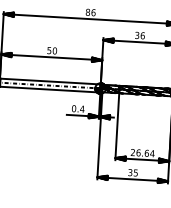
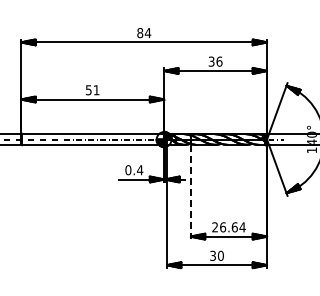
text: (93, 12) -> (147, 33), 86 -> 84
text: (54, 51) -> (96, 90), 50 -> 51
line: (117, 126) -> (190, 192), solid -> dashed
text: (135, 172) -> (220, 255), 35 -> 30

